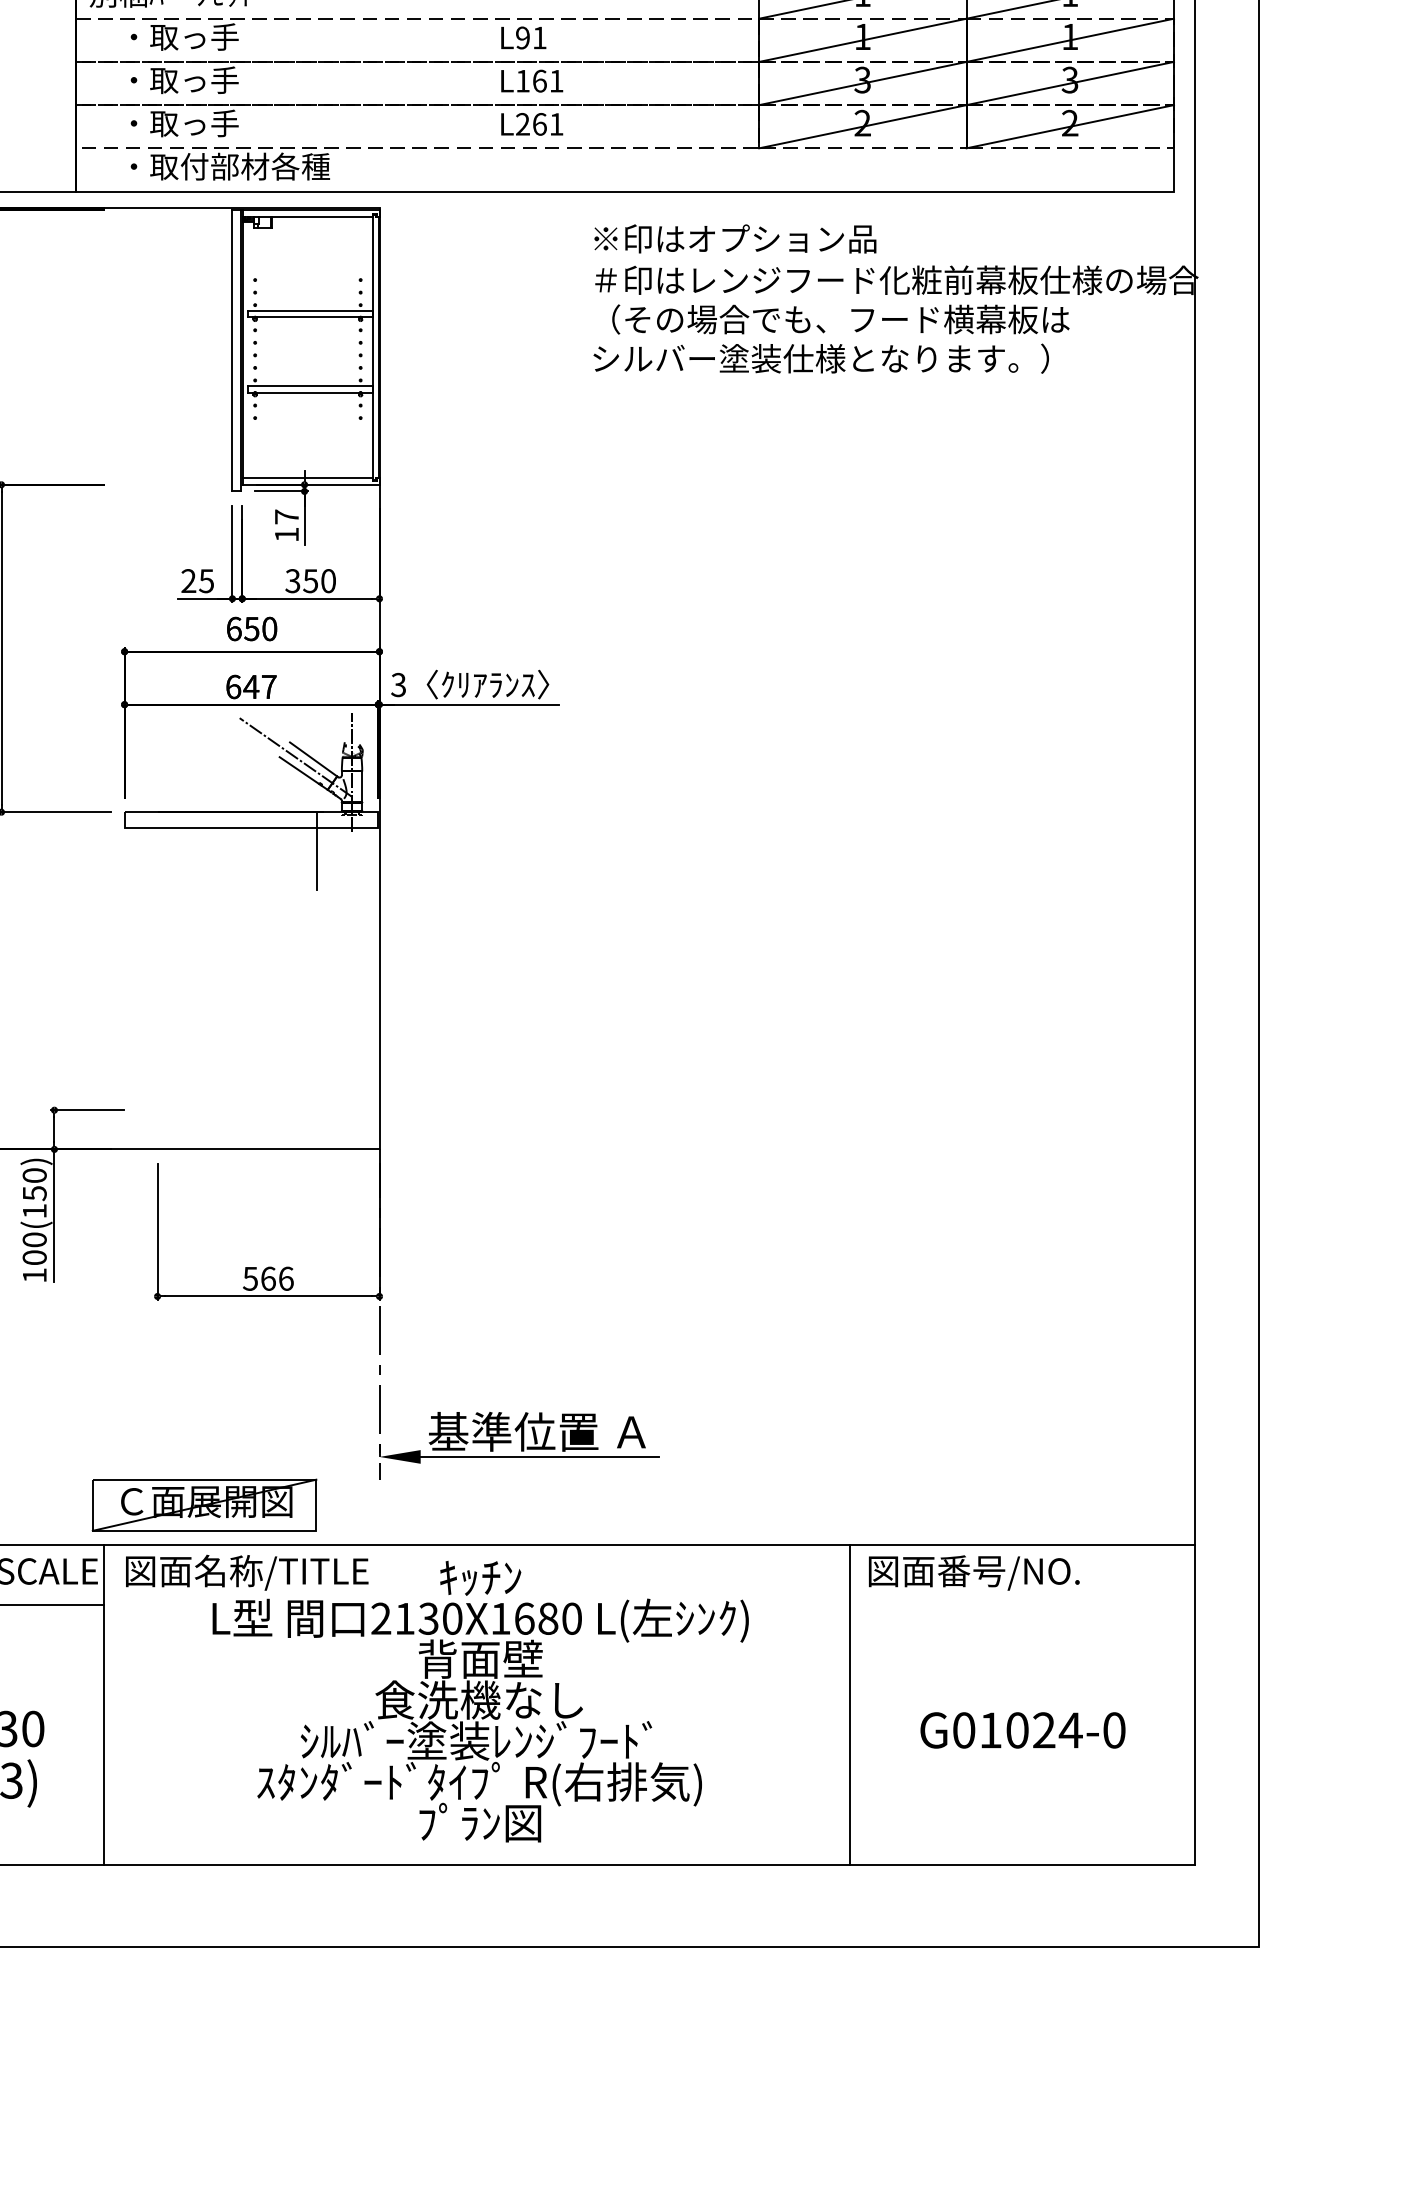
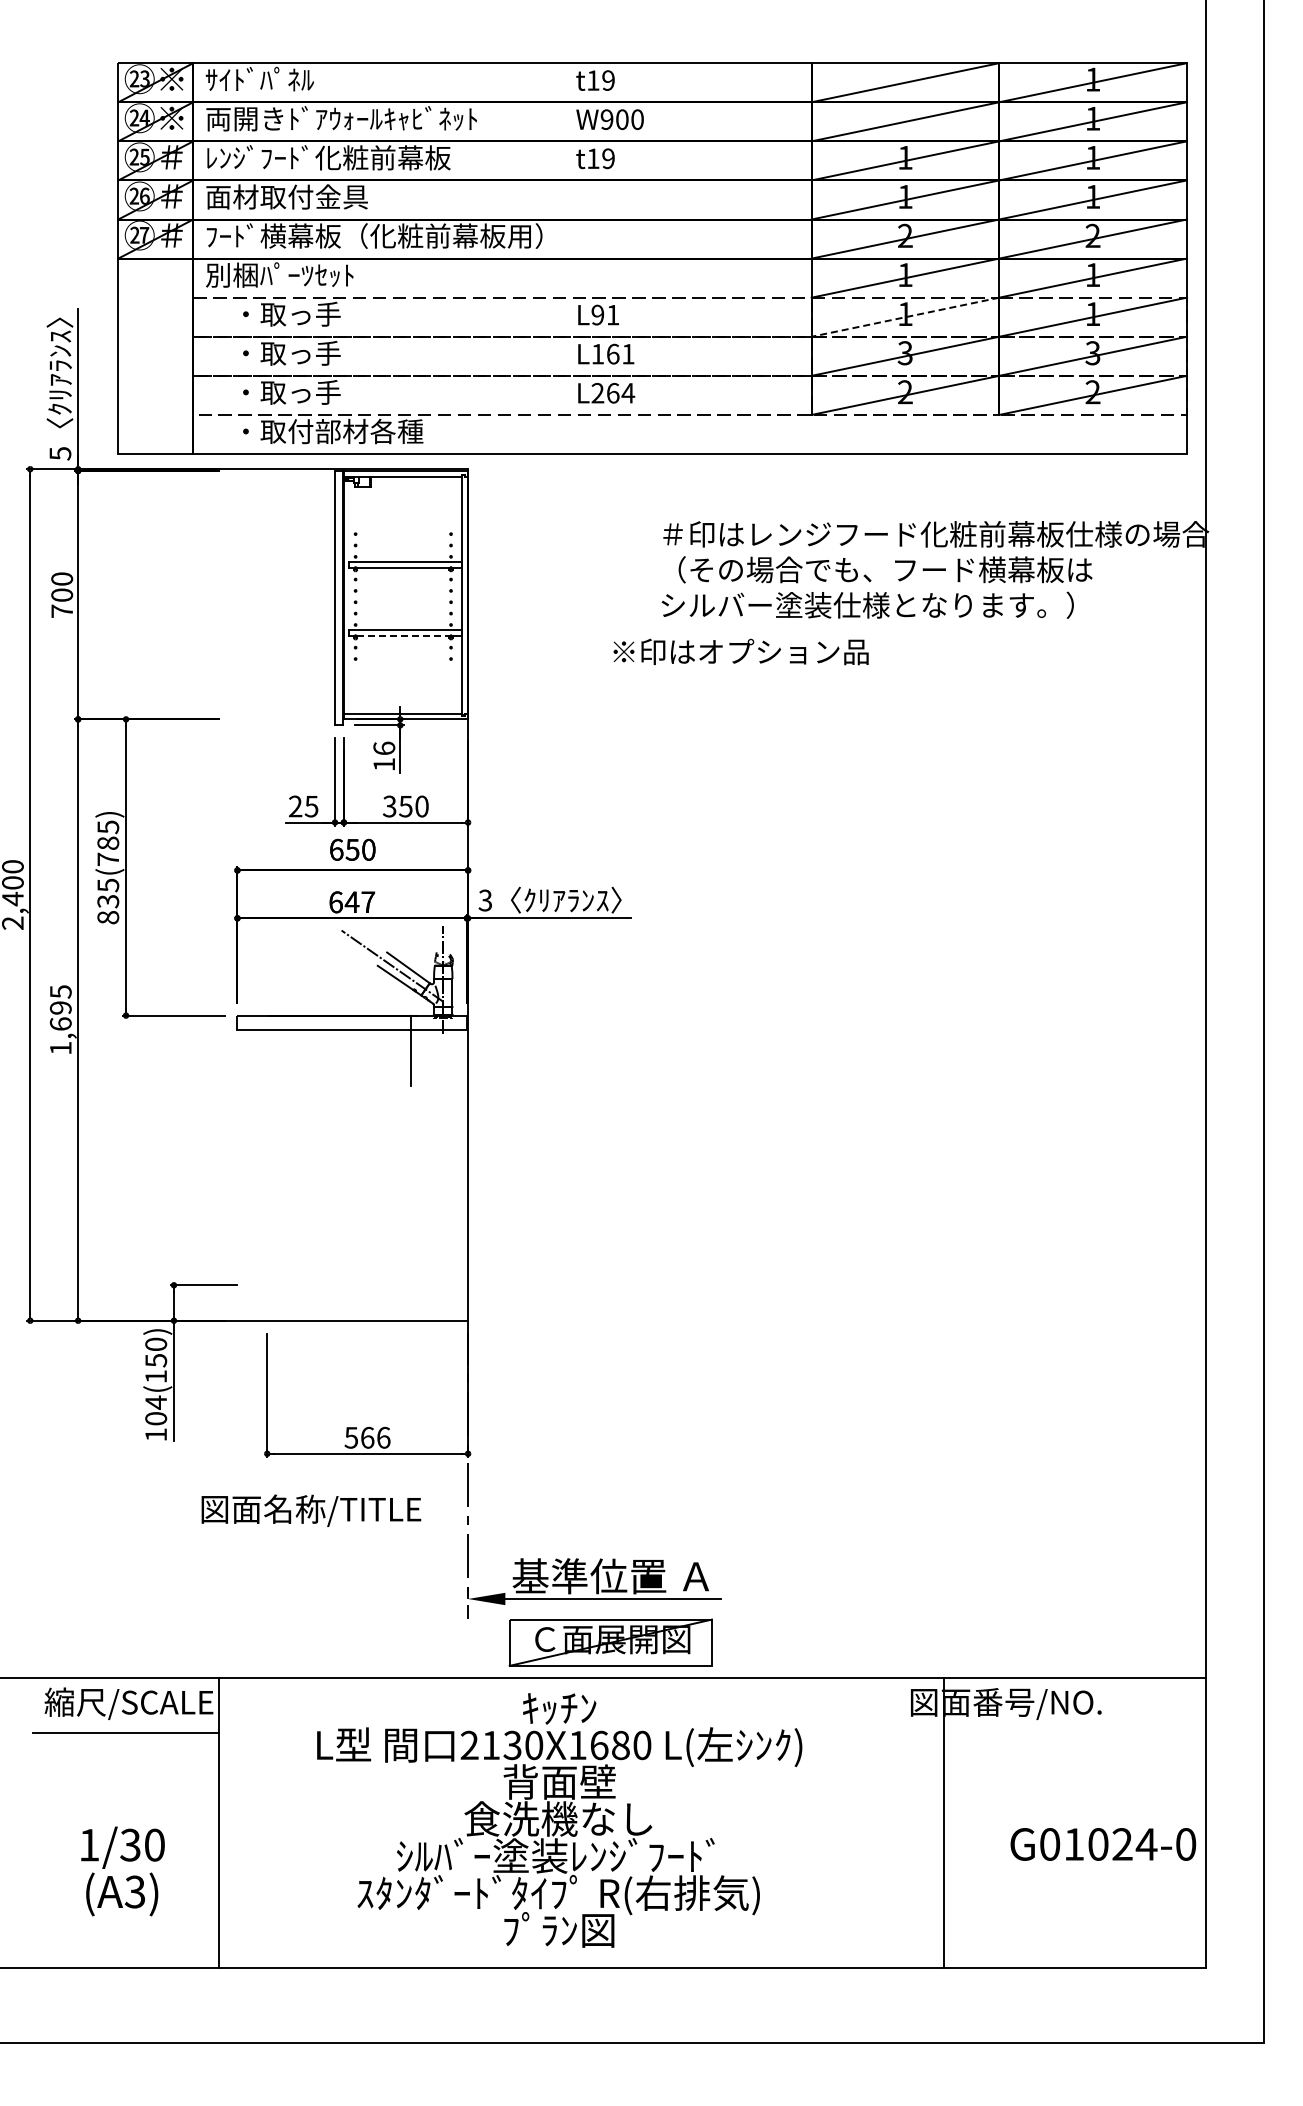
line: (862, 40) -> (905, 317), solid -> dashed
text: (556, 124) -> (628, 393), L261 -> L264
text: (734, 238) -> (740, 651), moved
line: (308, 392) -> (403, 635), solid -> dashed
text: (287, 516) -> (384, 748), 17 -> 16
text: (35, 1239) -> (156, 1402), 100(150) -> 104(150)
part: (204, 1505) -> (610, 1642), moved
text: (247, 1572) -> (311, 1510), moved
line: (849, 1705) -> (943, 1823), moved
text: (1023, 1730) -> (1103, 1844), moved

